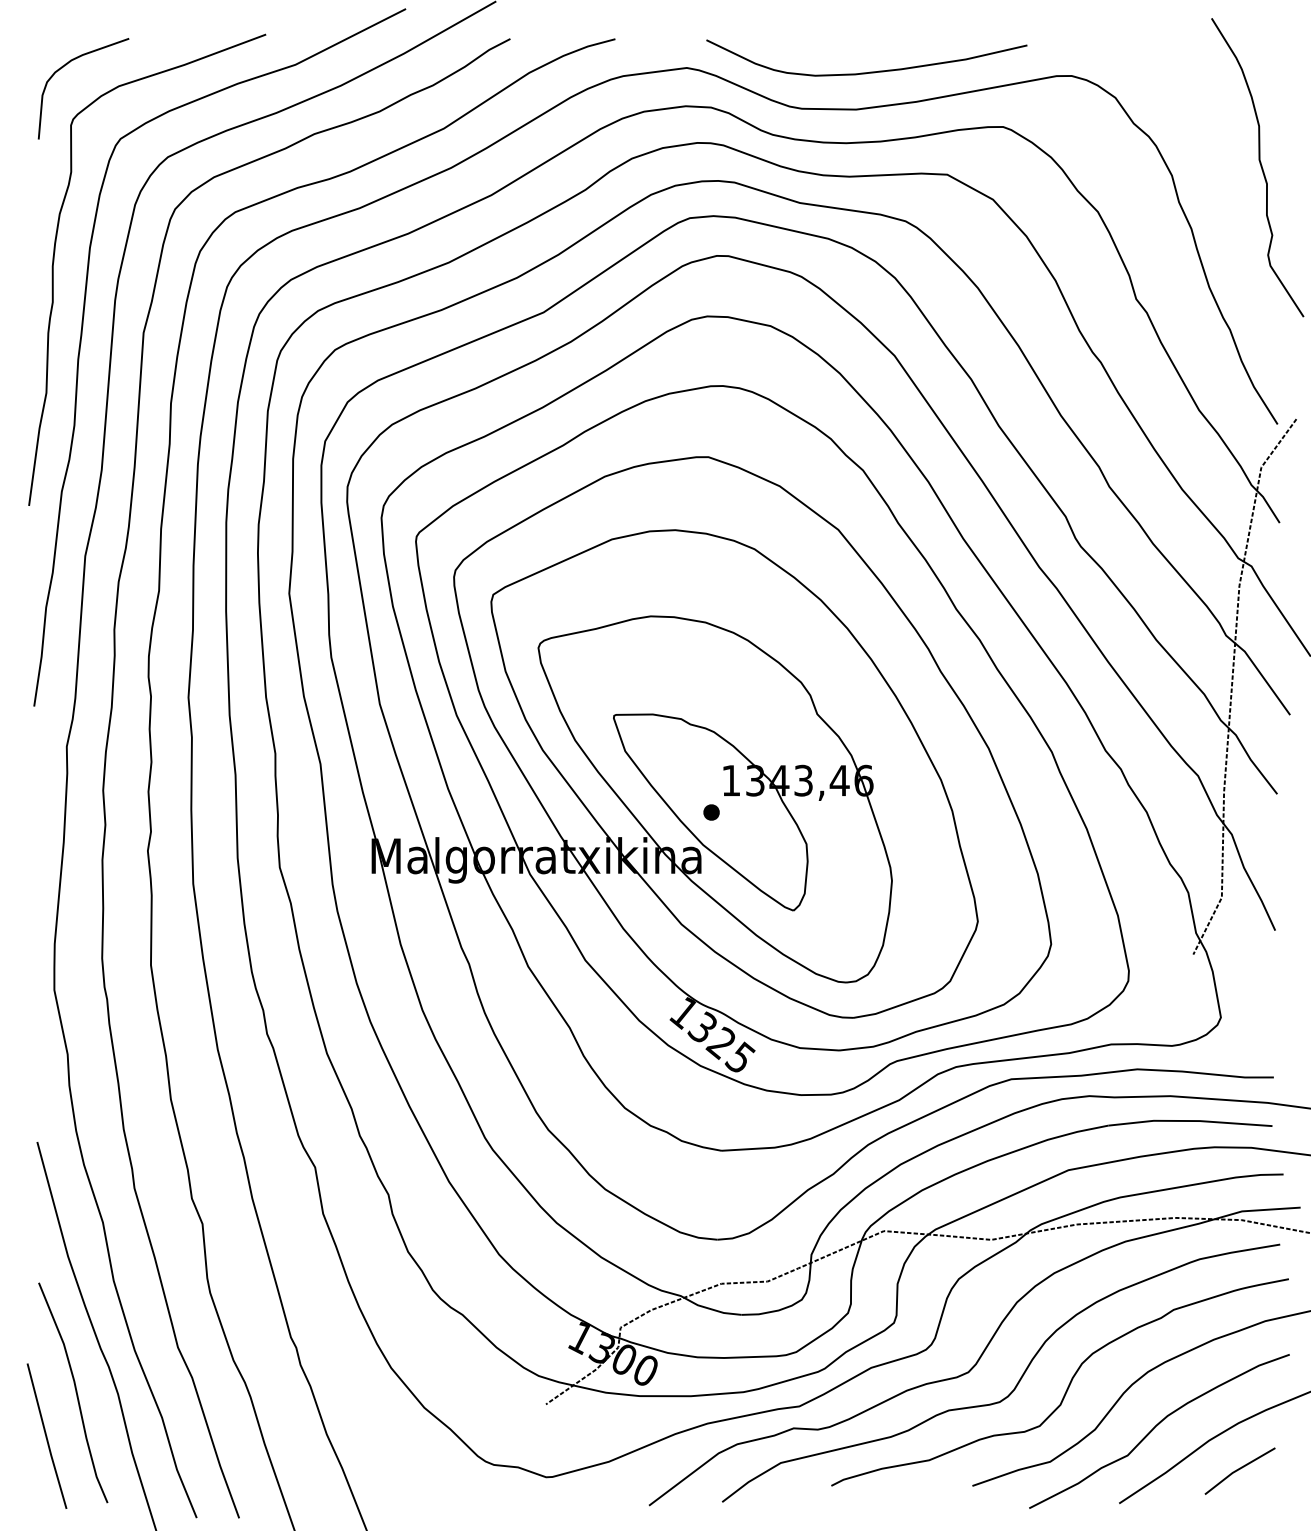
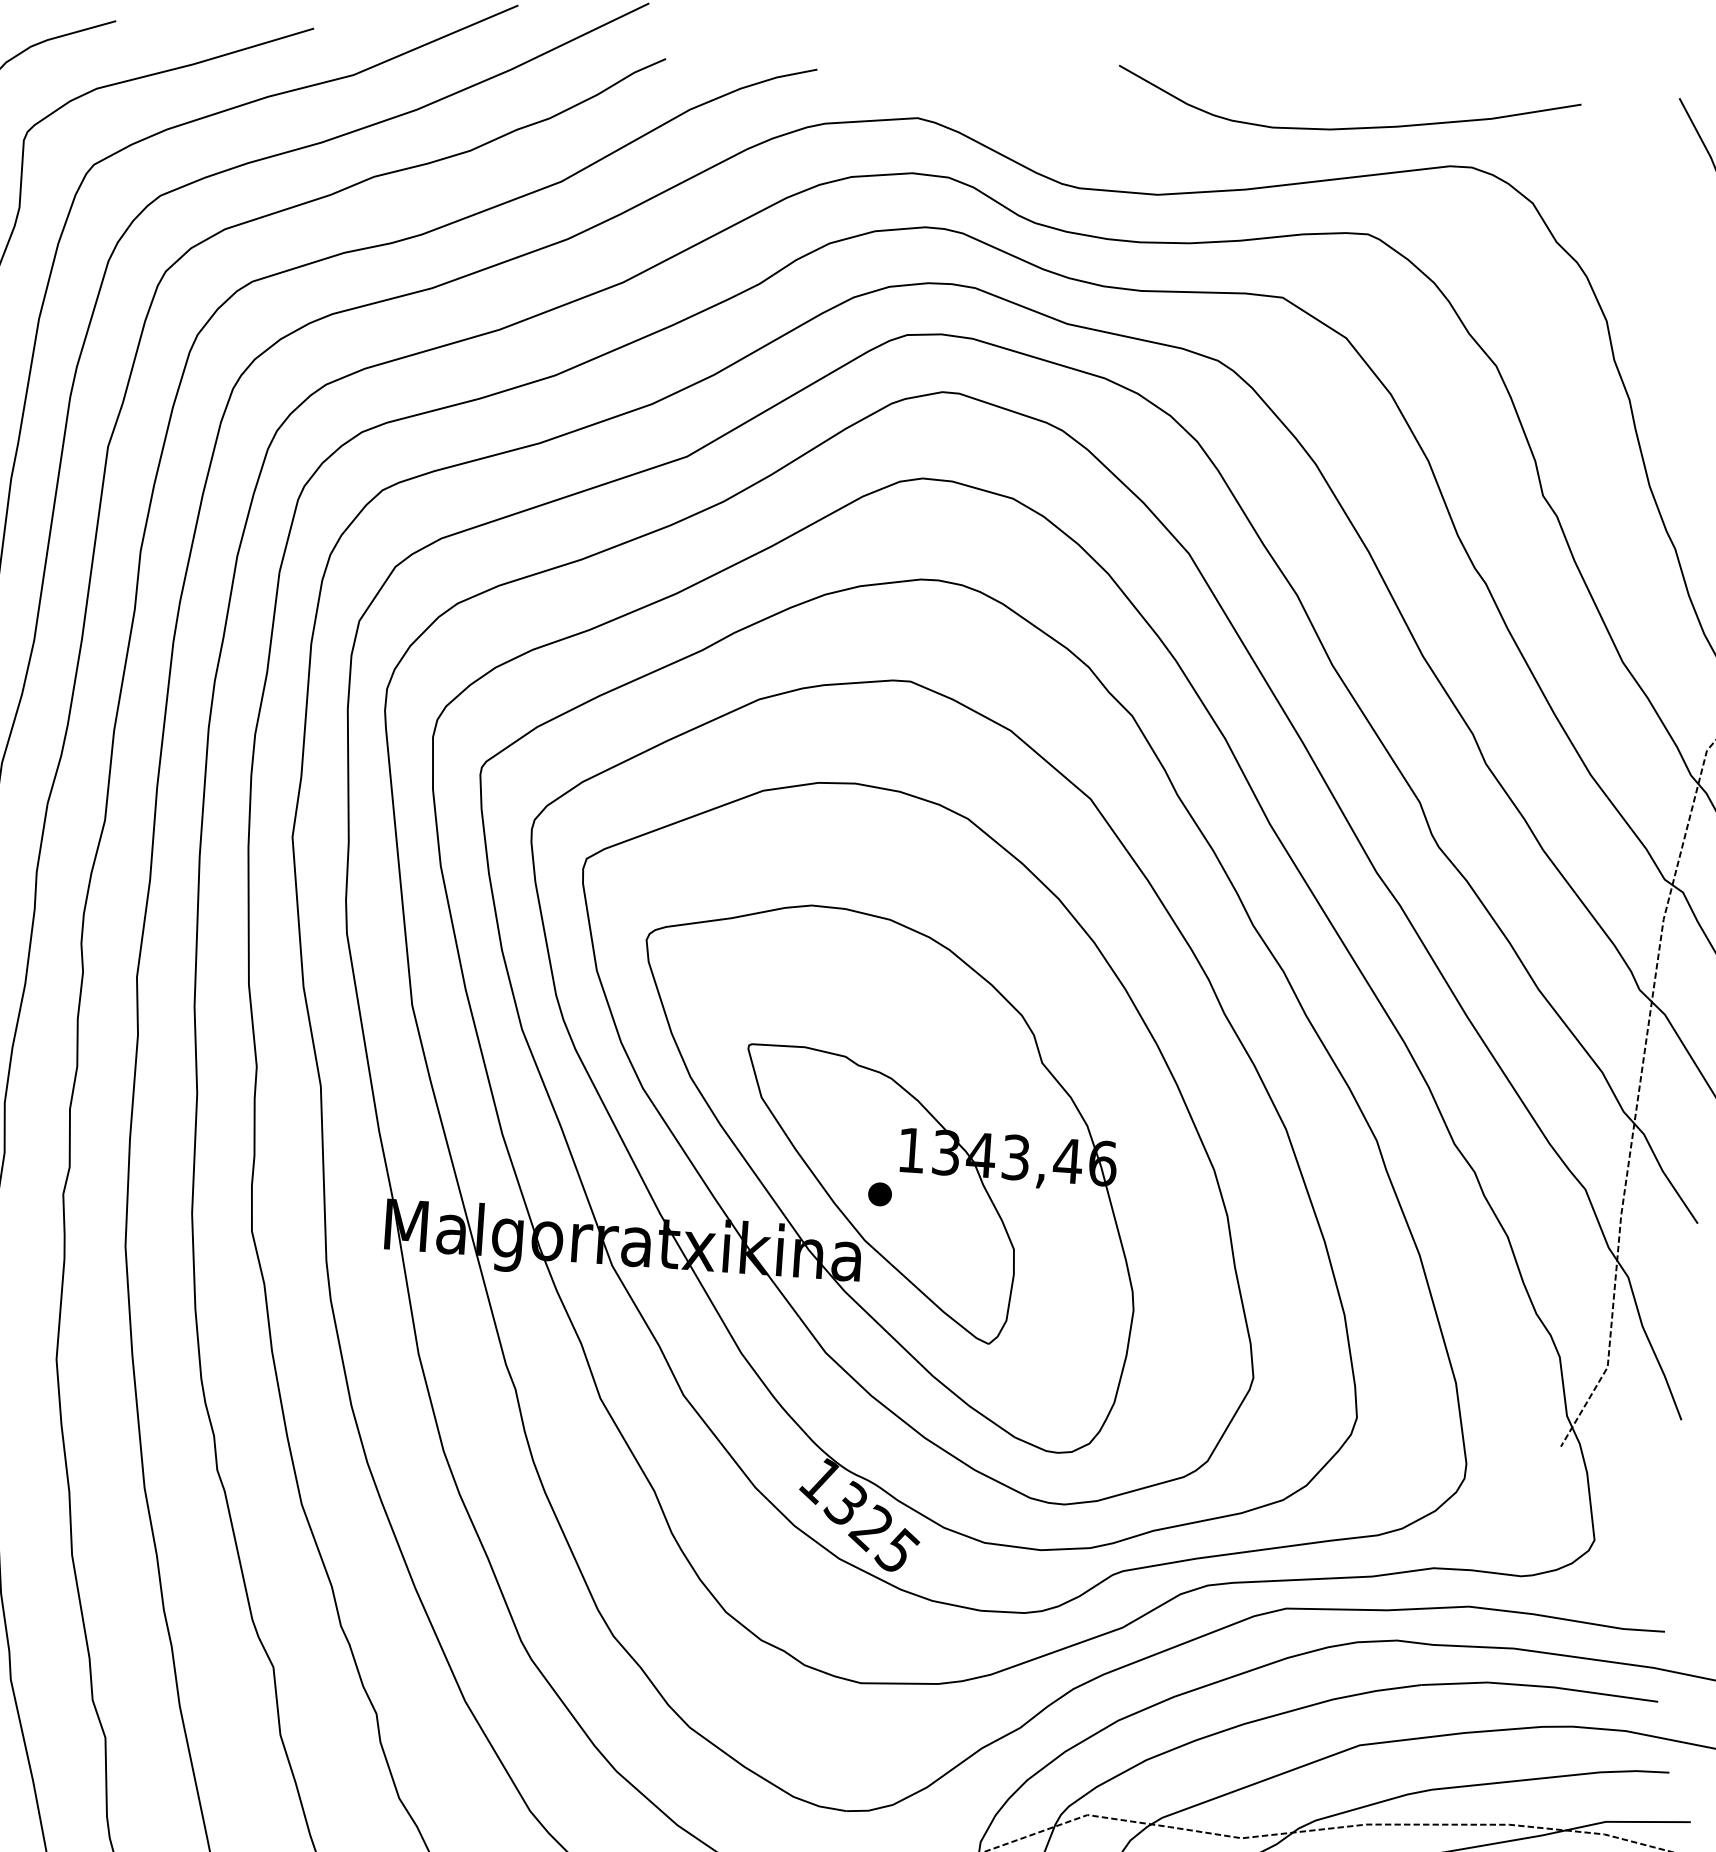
curve: (869, 71) -> (1351, 126), moved

